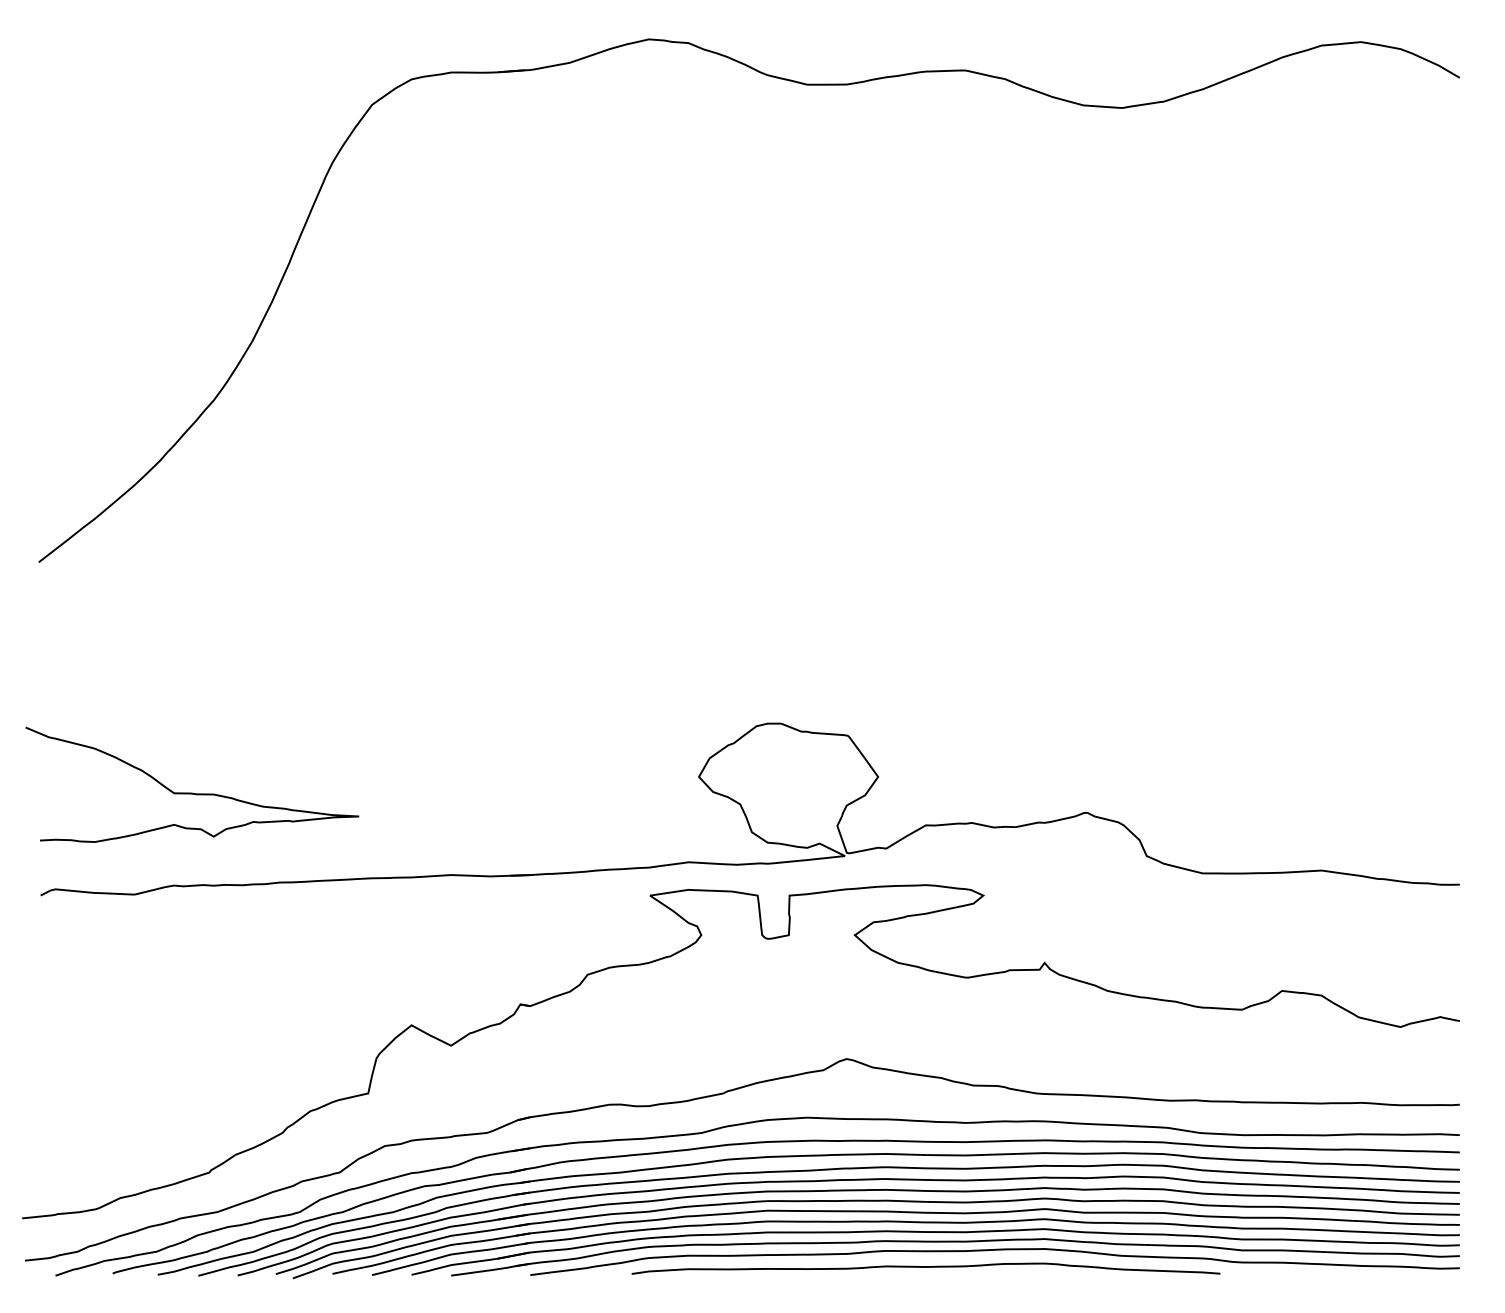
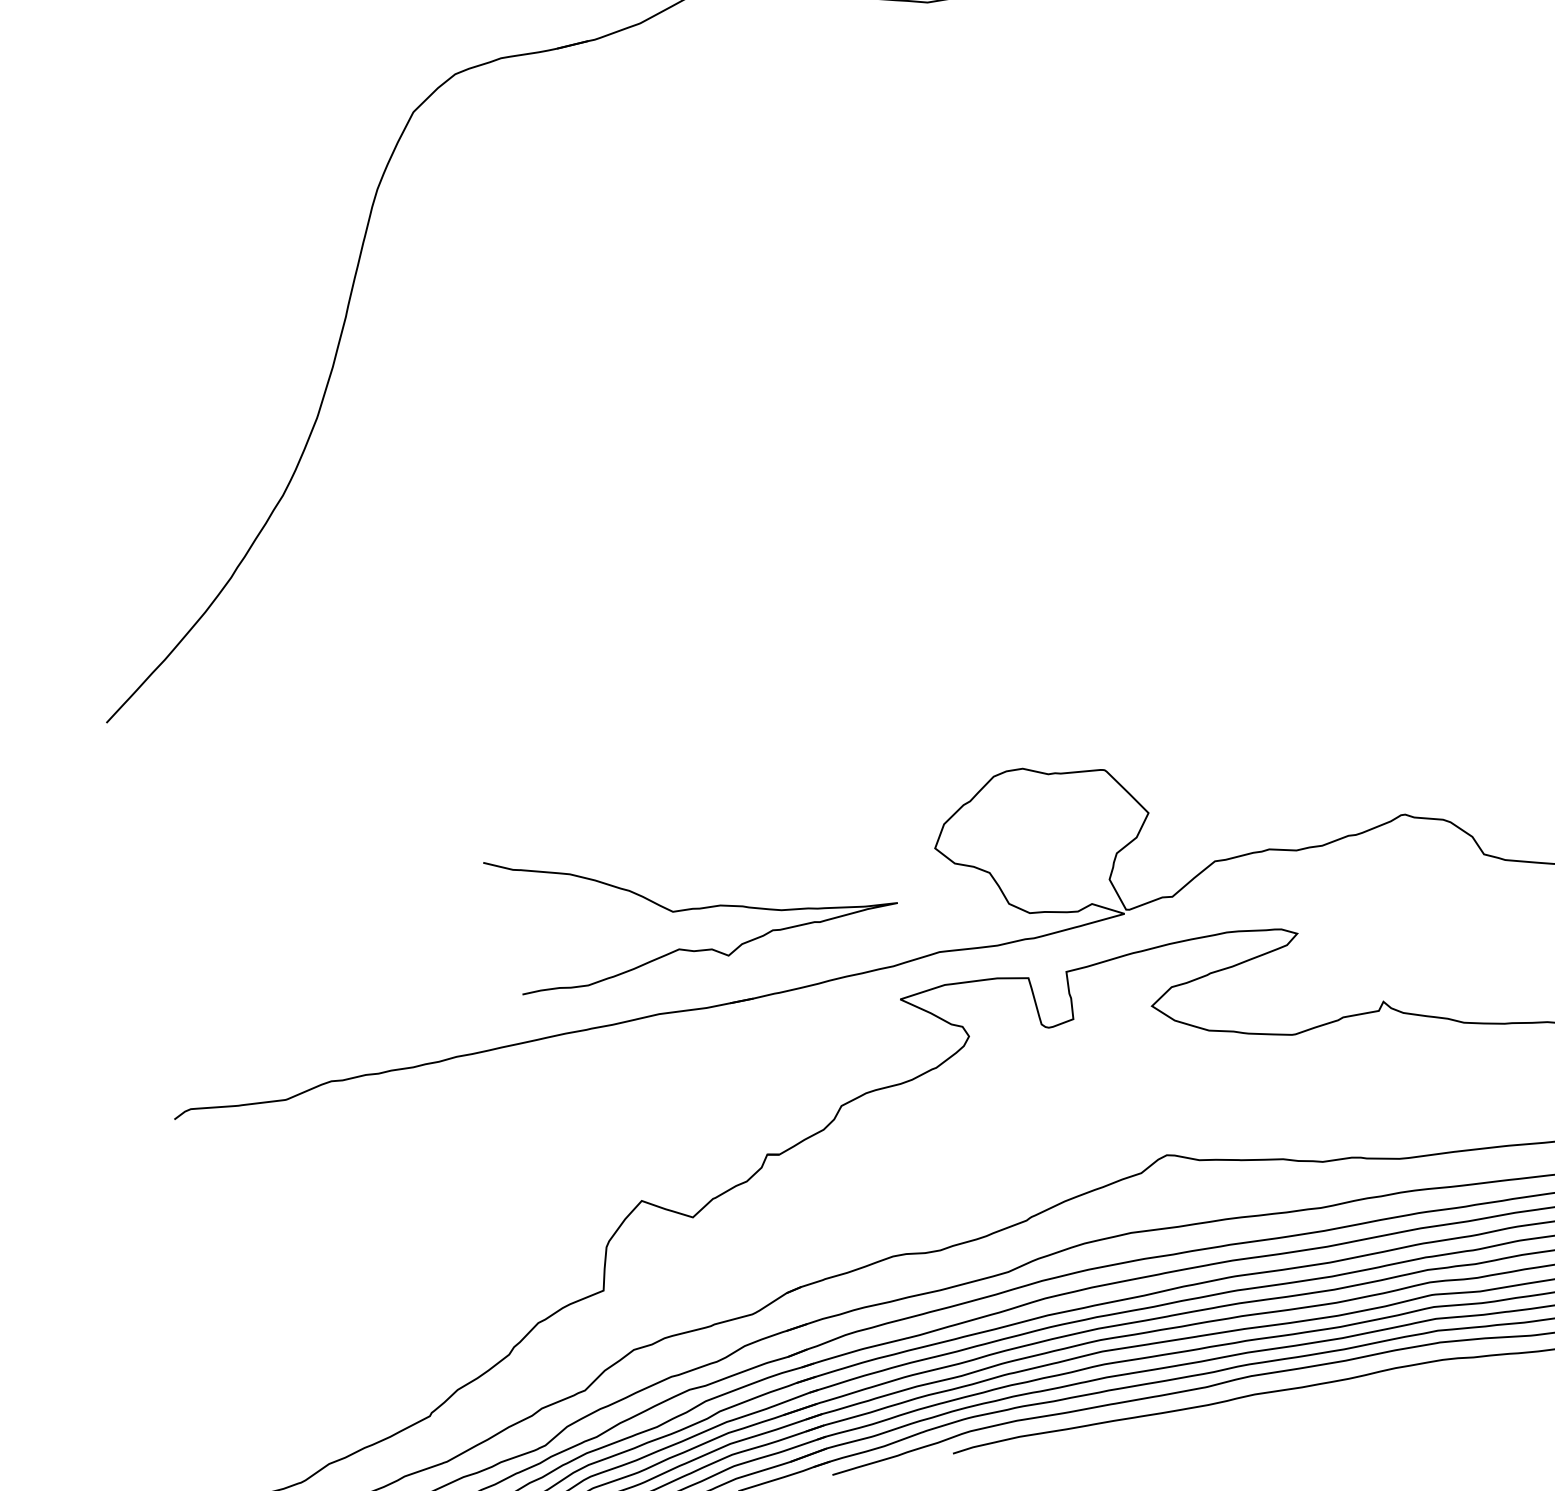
curve: (192, 792) -> (694, 907), moved

